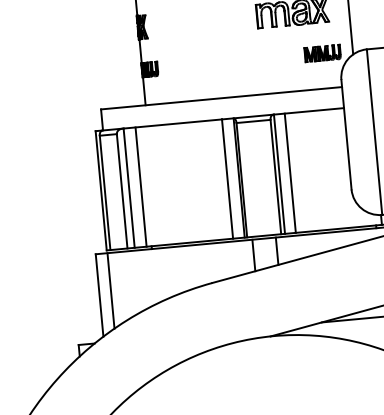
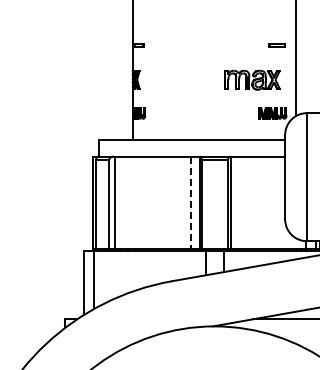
line: (290, 172) -> (239, 202), removed
line: (227, 180) -> (190, 203), solid -> dashed
line: (140, 186) -> (123, 202), removed

